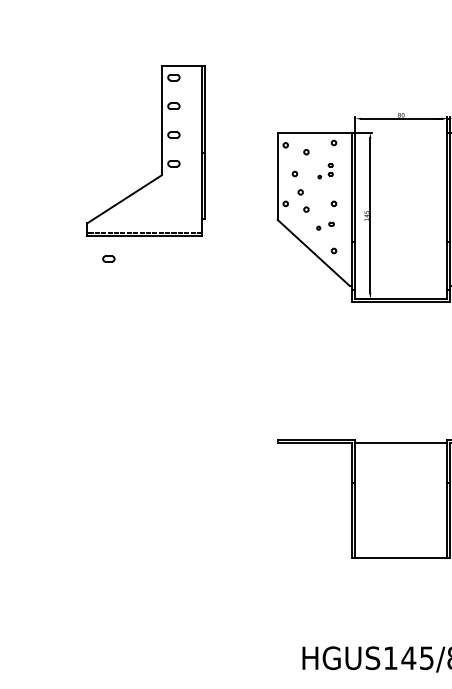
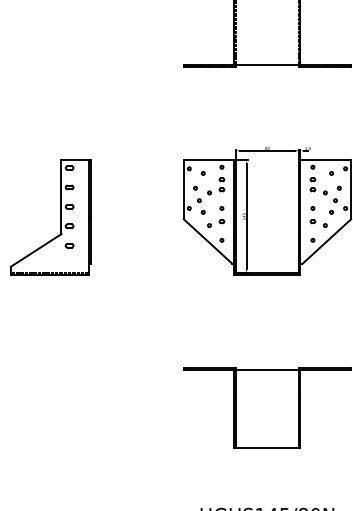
part: (160, 150) -> (60, 217), moved
part: (325, 171) -> (216, 186), size x1.67
part: (325, 226) -> (216, 223), size x1.43

